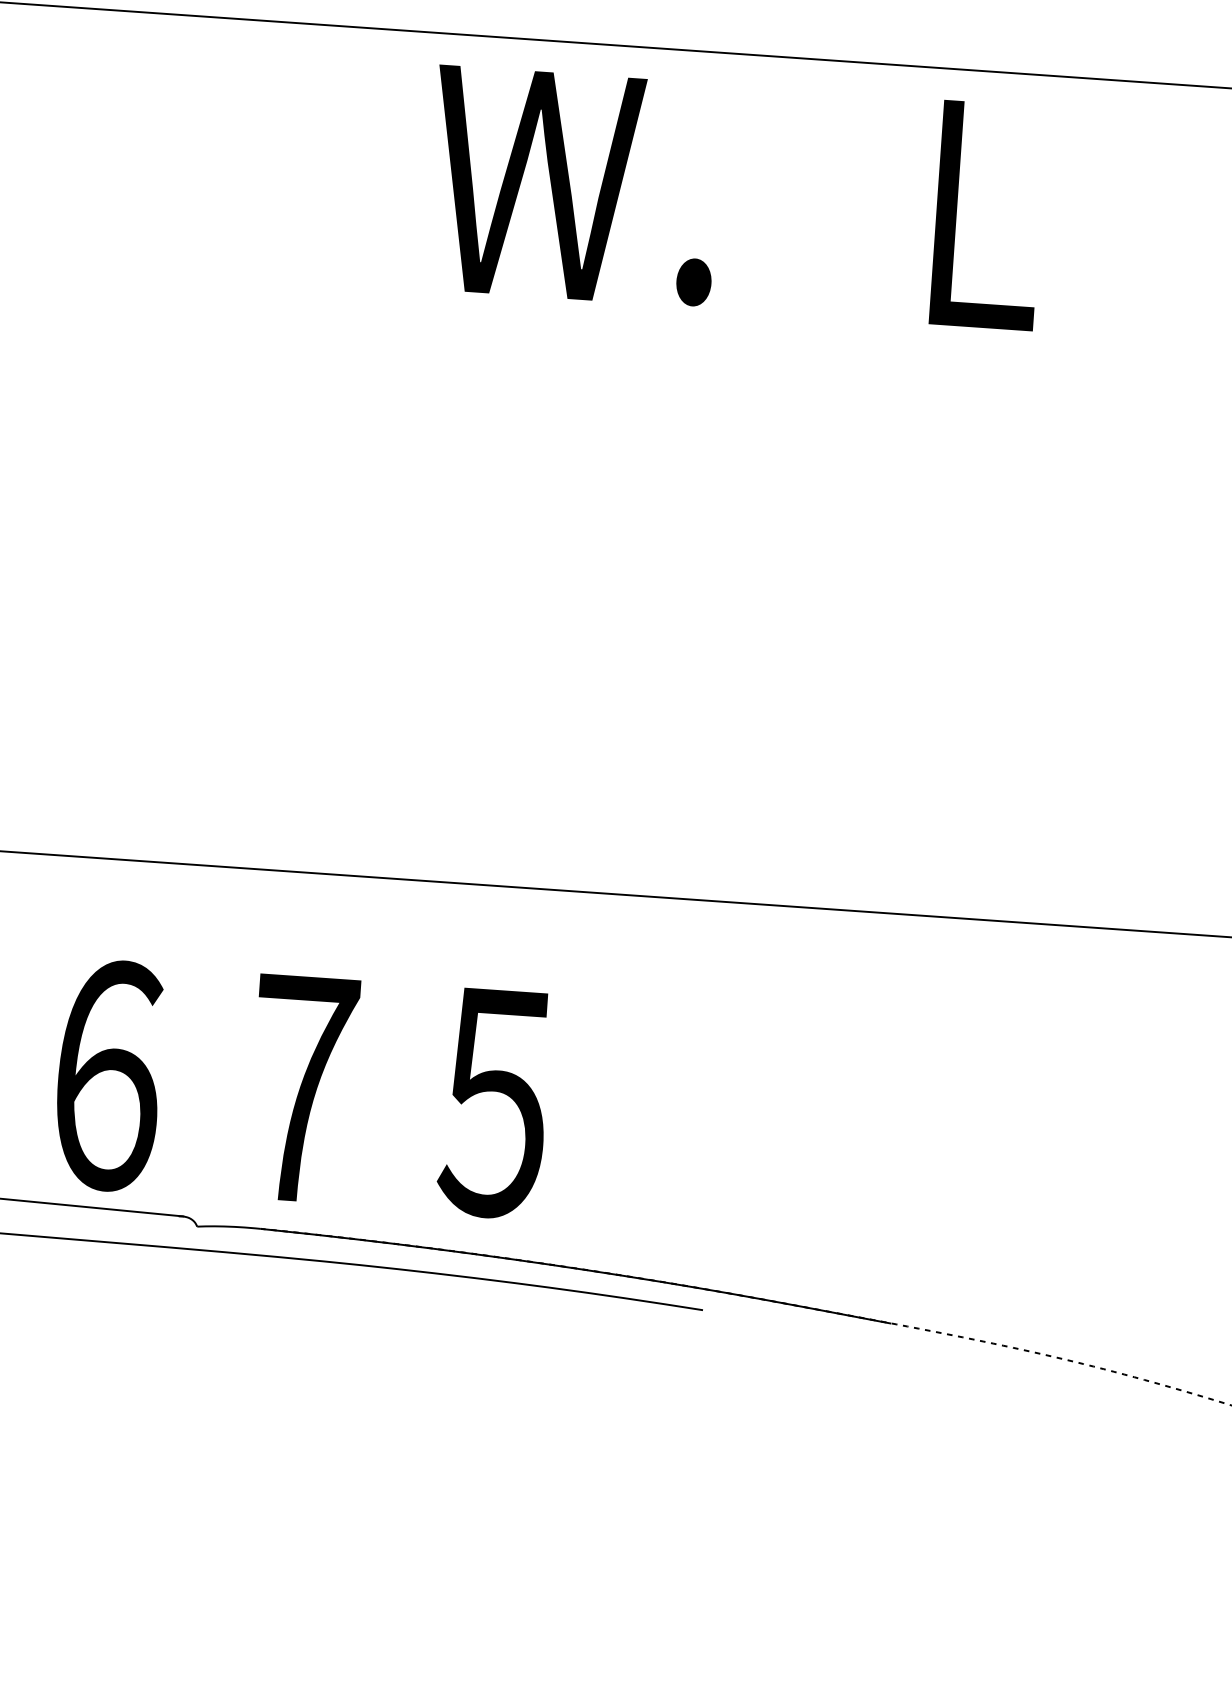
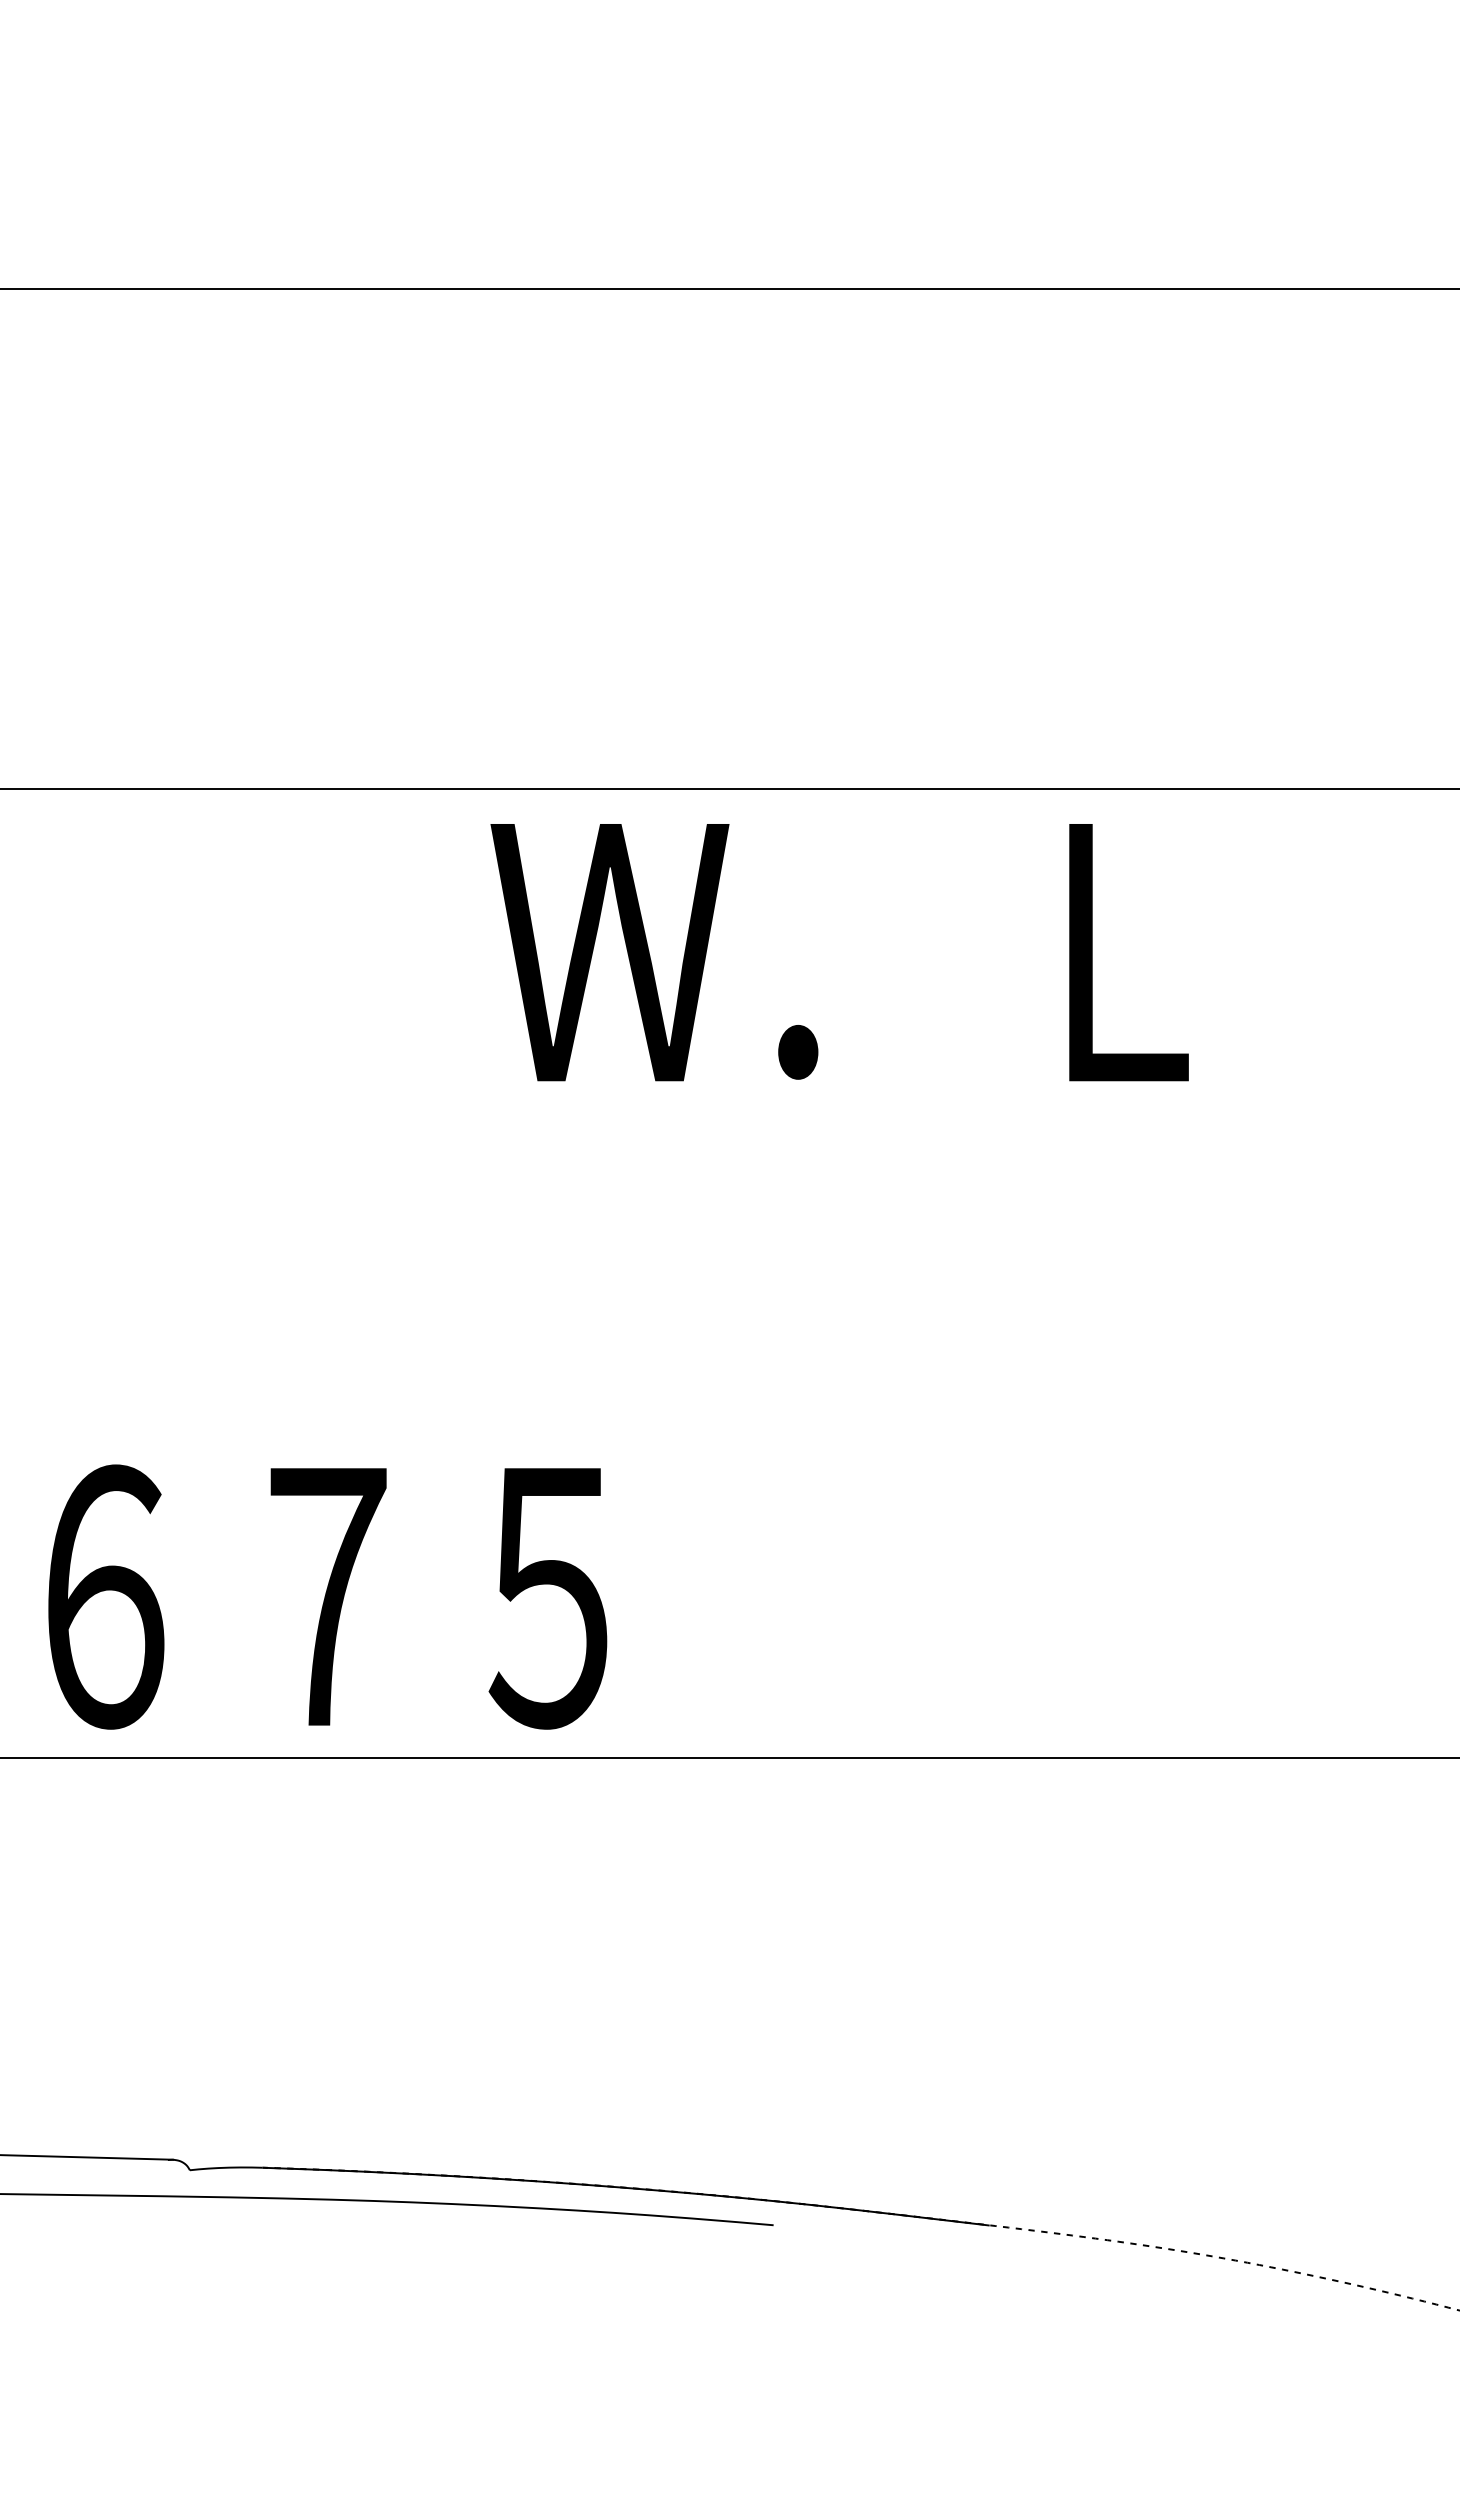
text: (735, 197) -> (839, 952), moved
text: (302, 1088) -> (327, 1596), moved

